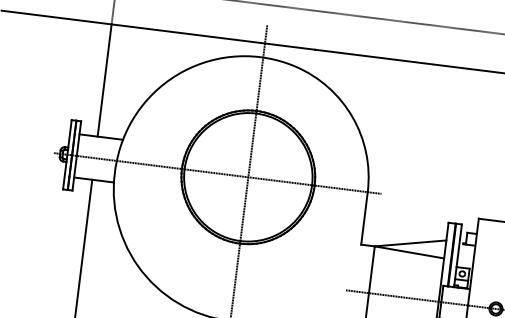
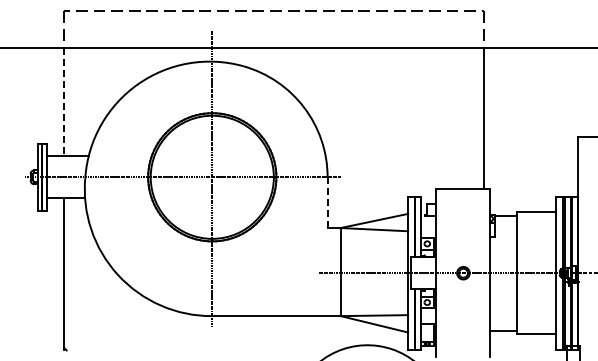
line: (104, 80) -> (64, 102), solid -> dashed
line: (364, 218) -> (327, 202), solid -> dashed

